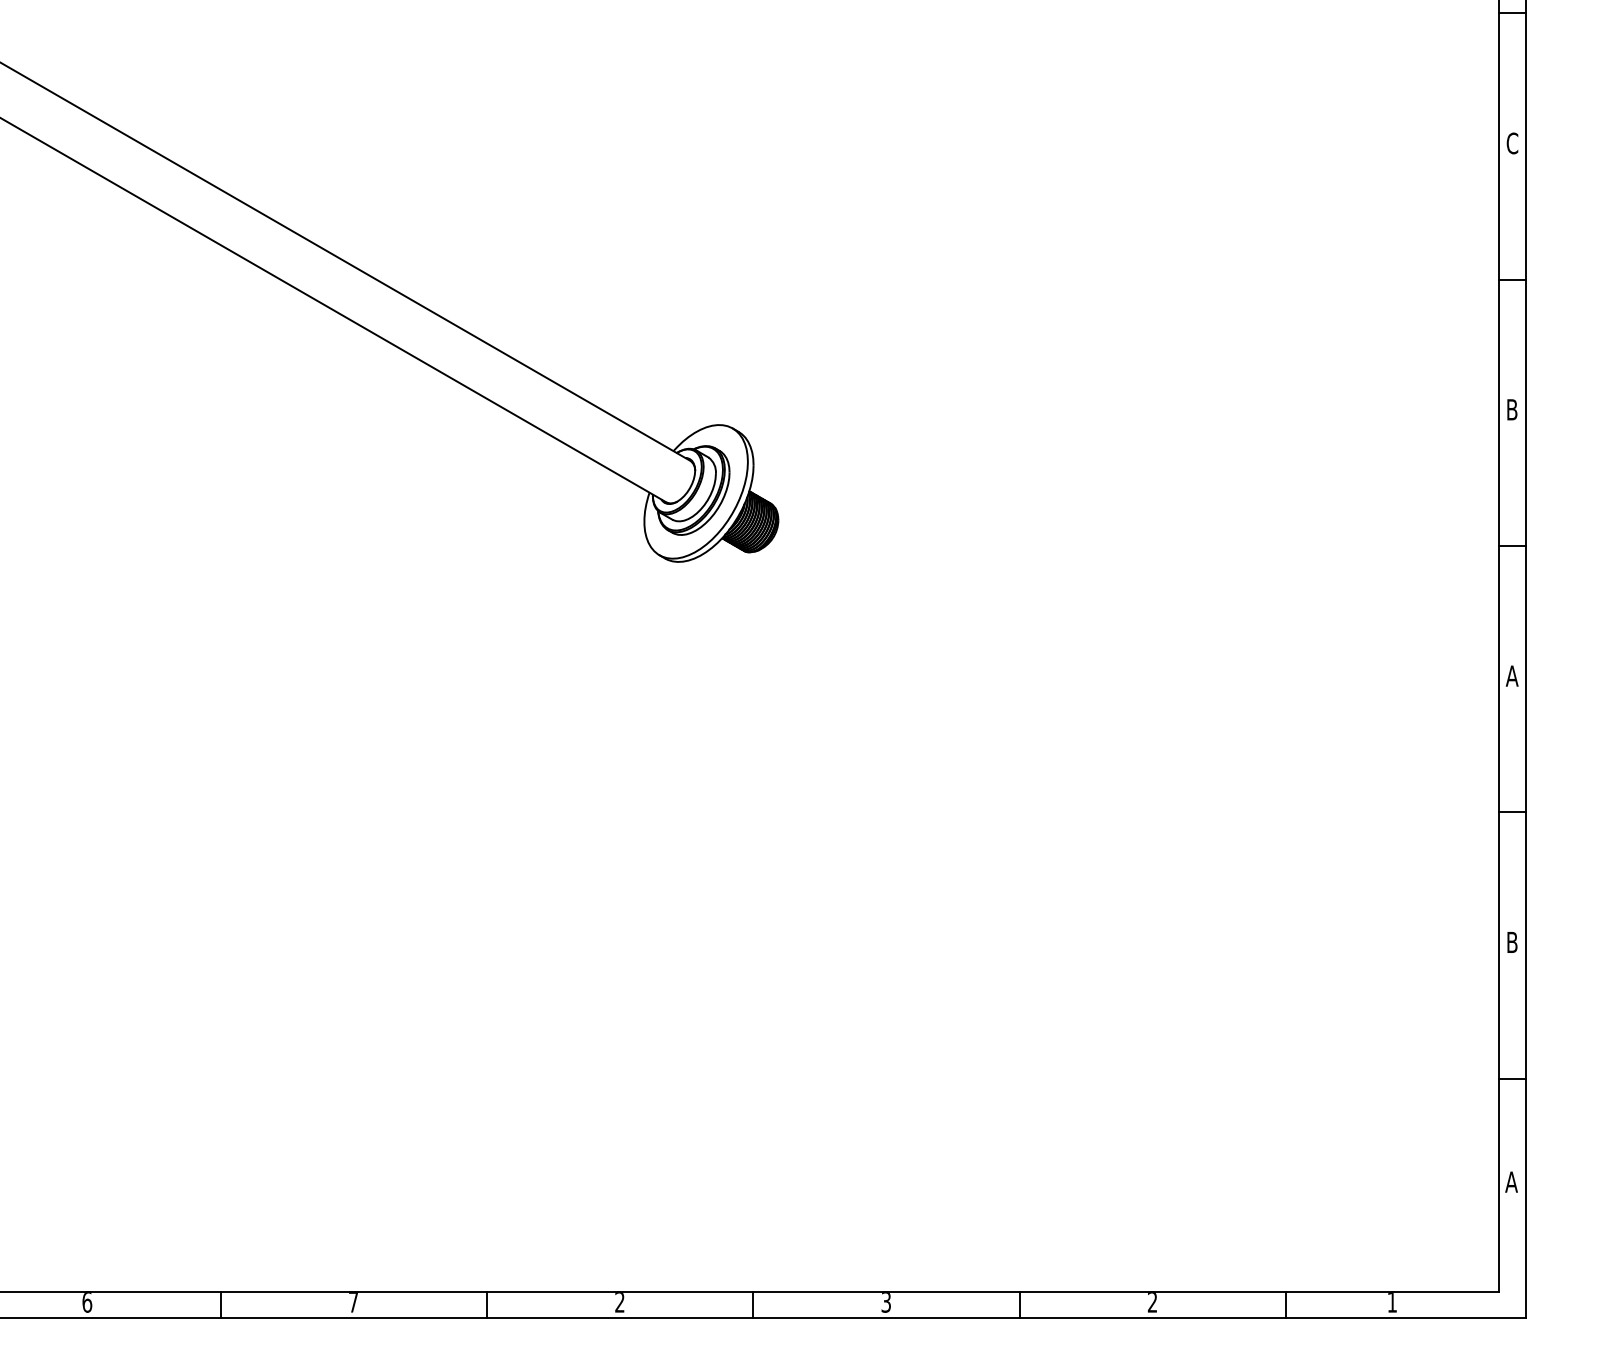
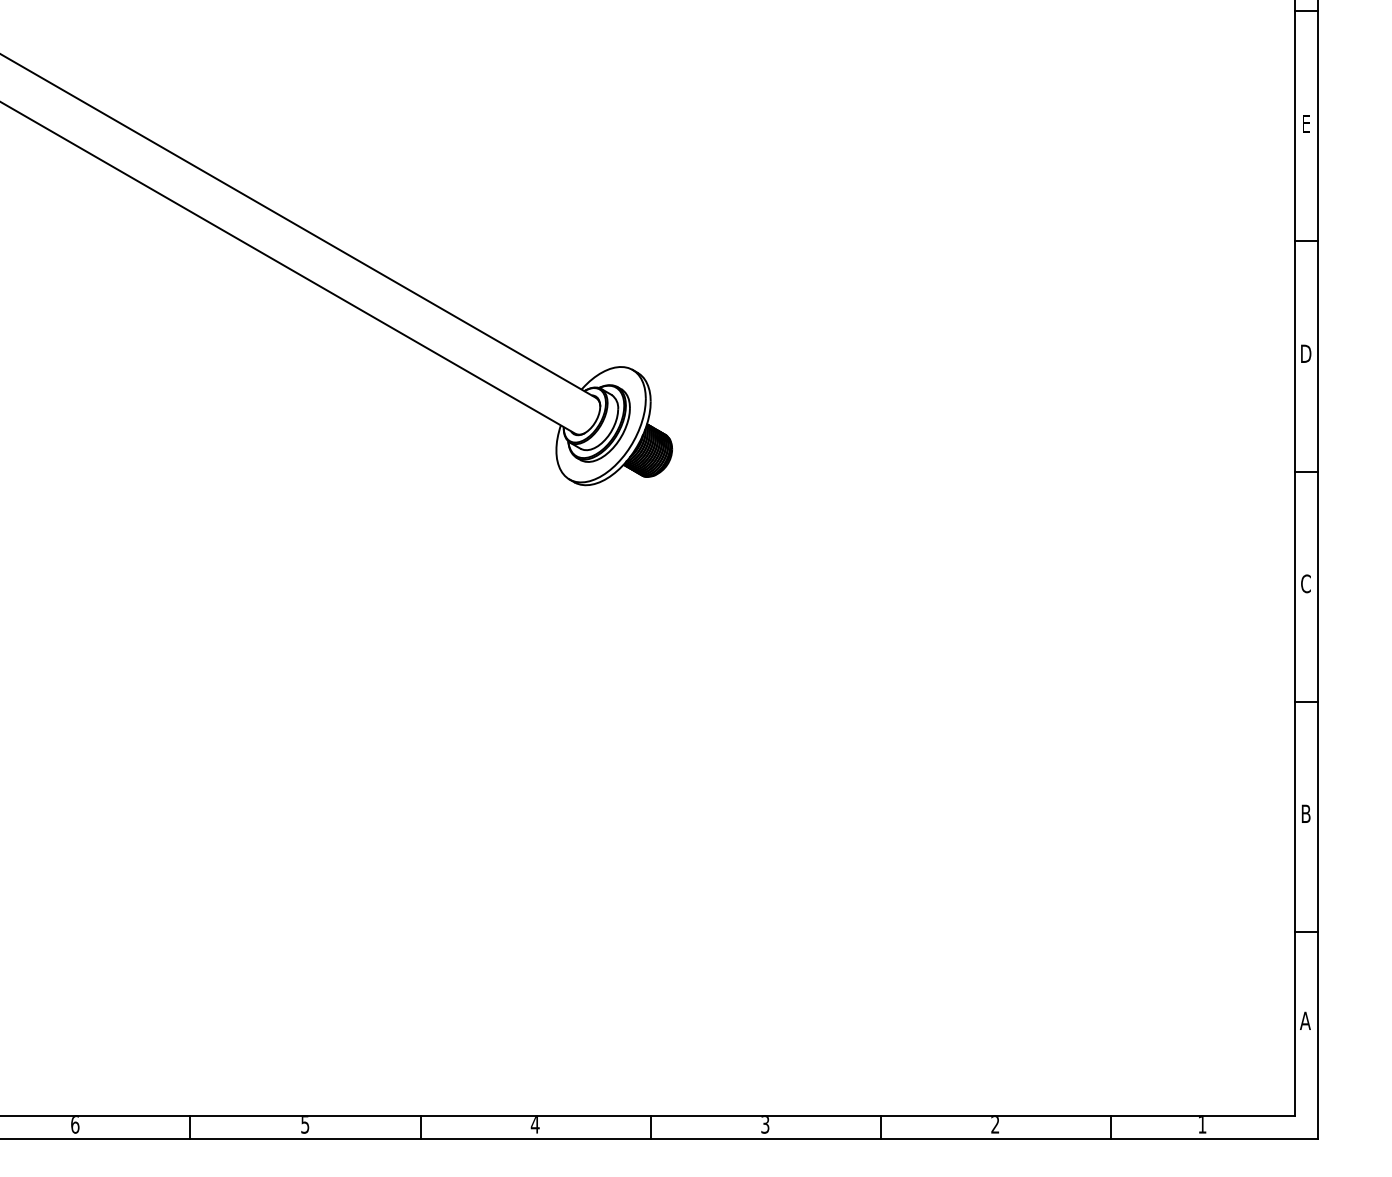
text: (1512, 143) -> (1306, 123), C -> E
text: (1512, 409) -> (1306, 353), B -> D
text: (1511, 676) -> (1305, 584), A -> C
text: (353, 1302) -> (305, 1124), 7 -> 5
text: (619, 1302) -> (534, 1124), 2 -> 4

